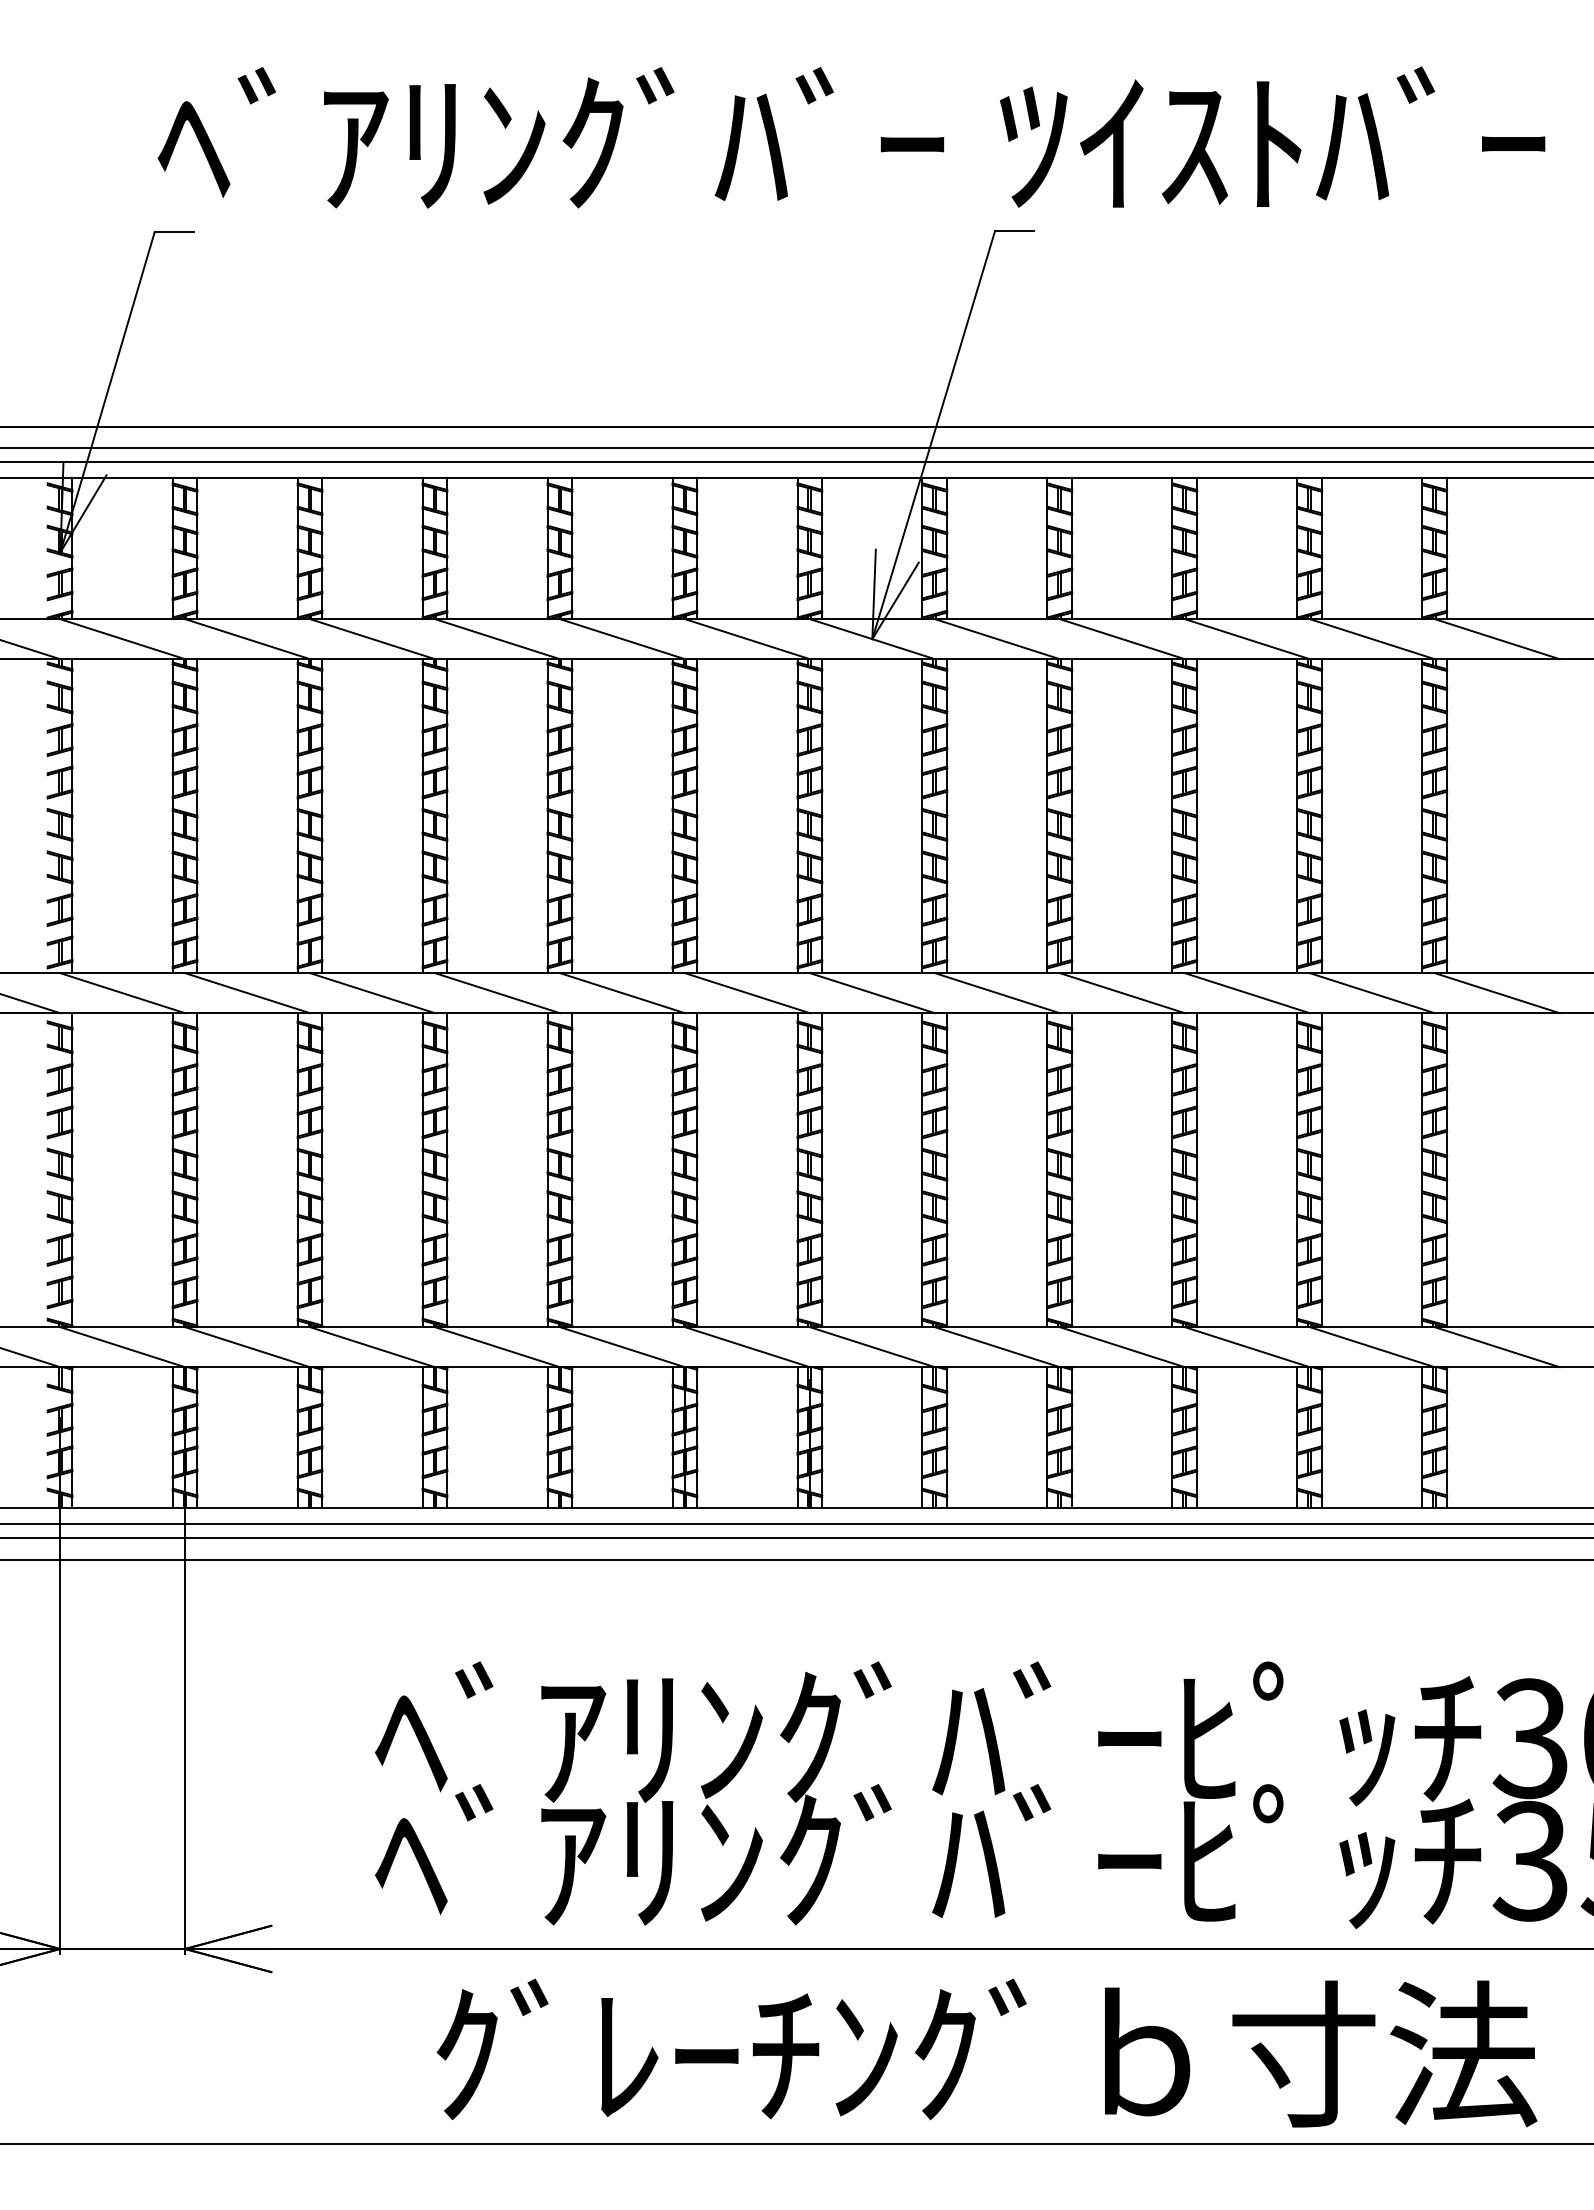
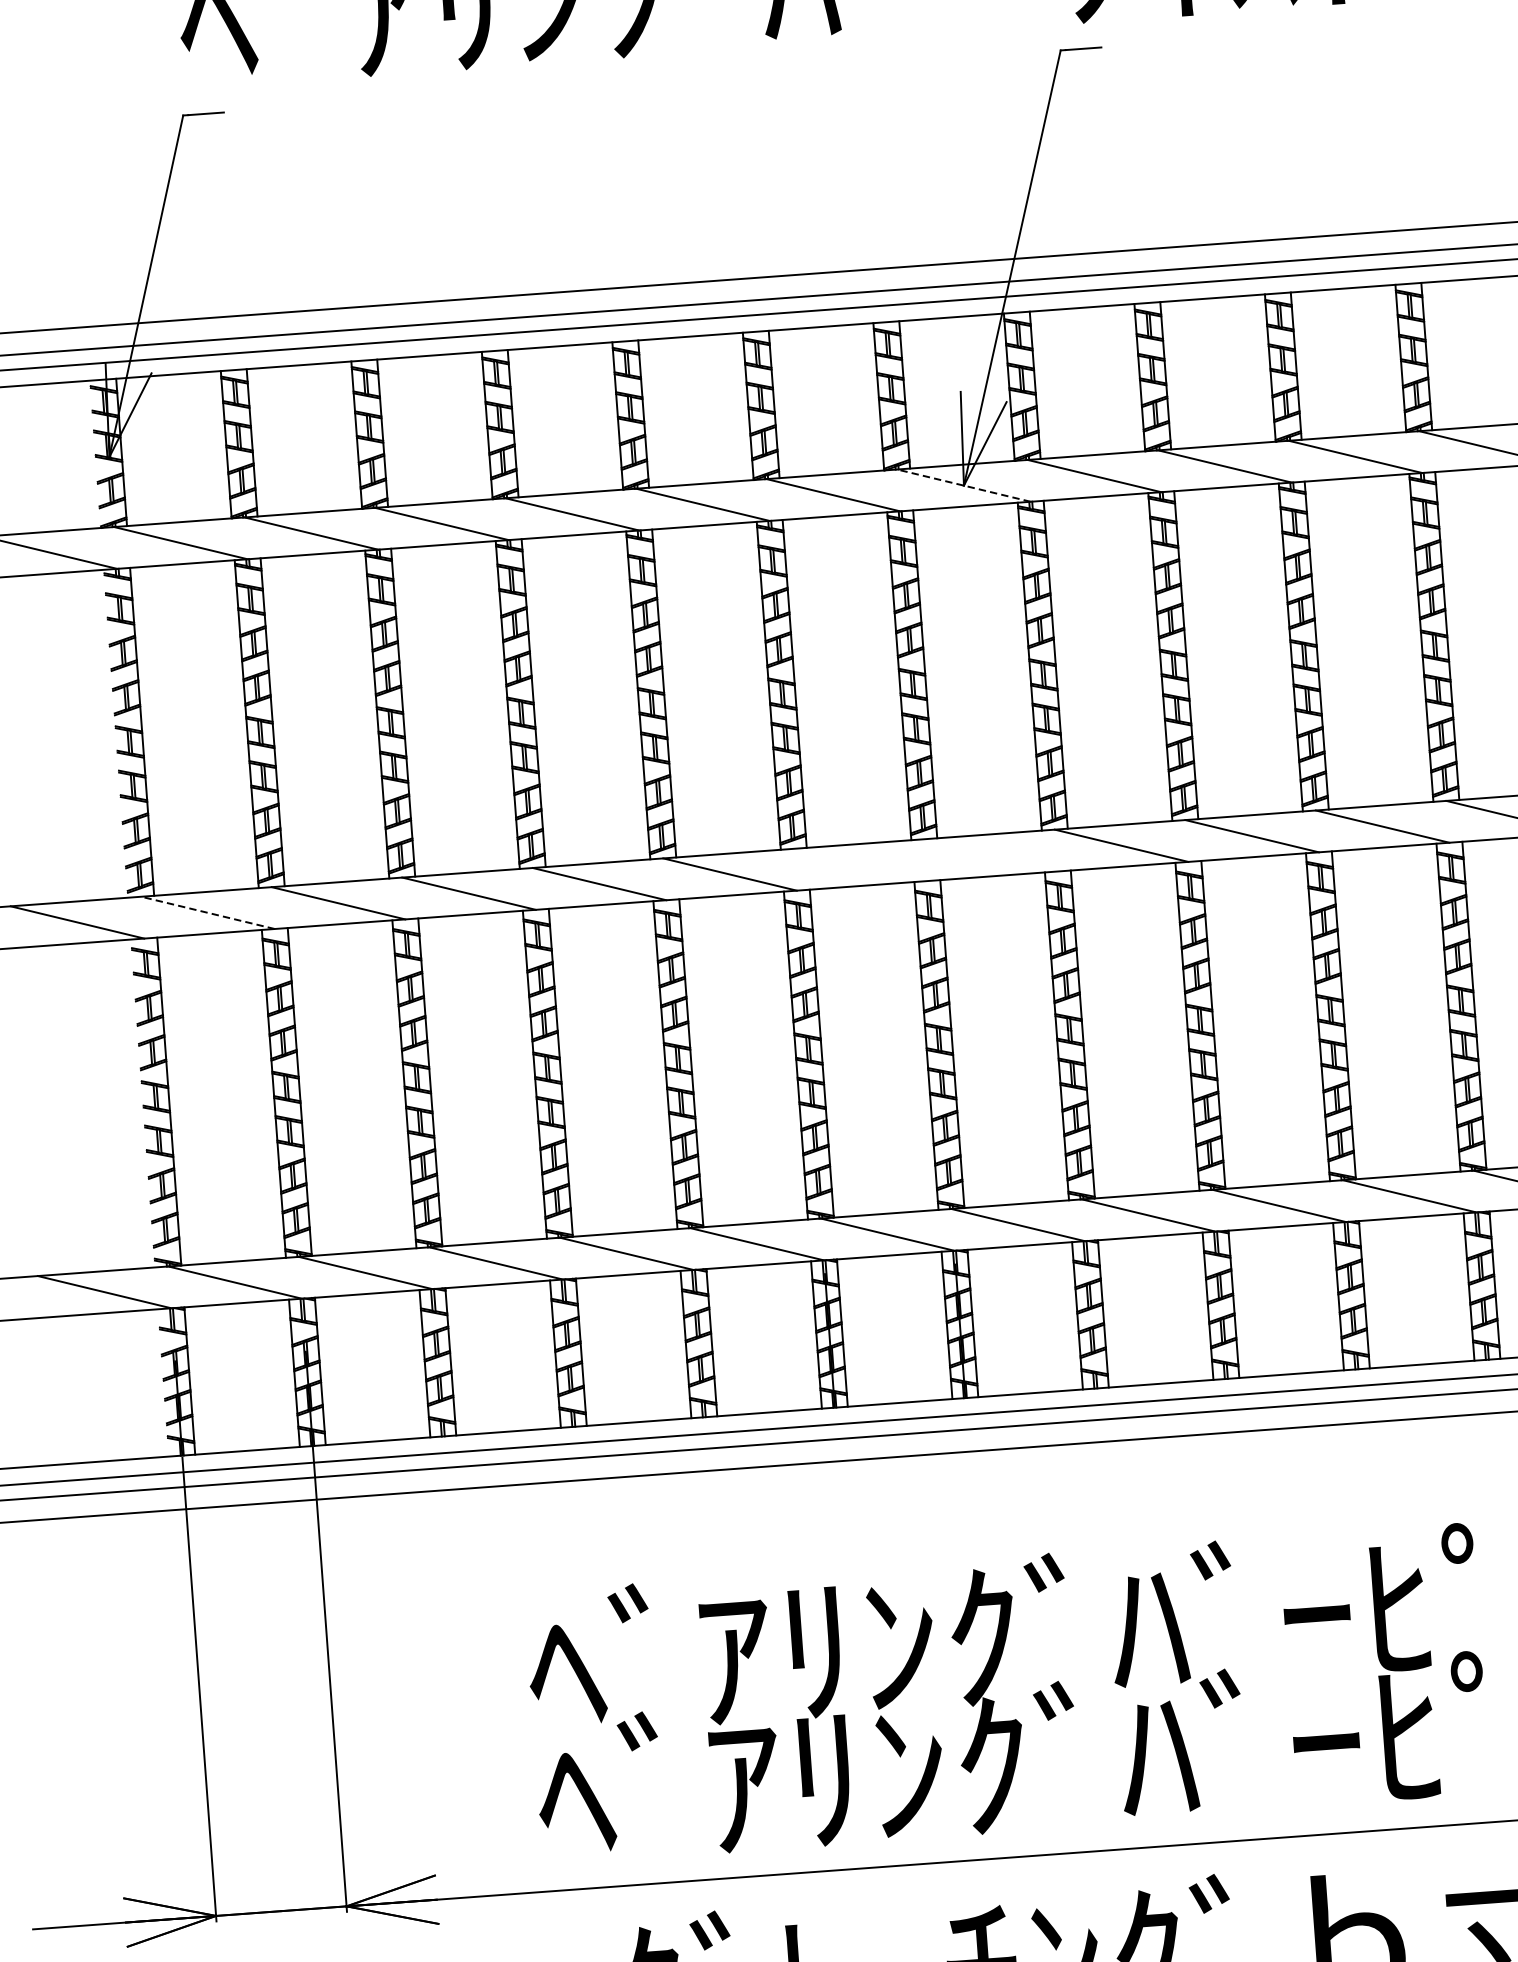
line: (872, 639) -> (964, 486), solid -> dashed
line: (122, 993) -> (207, 913), solid -> dashed
line: (746, 993) -> (859, 865), removed
line: (871, 993) -> (990, 855), removed

